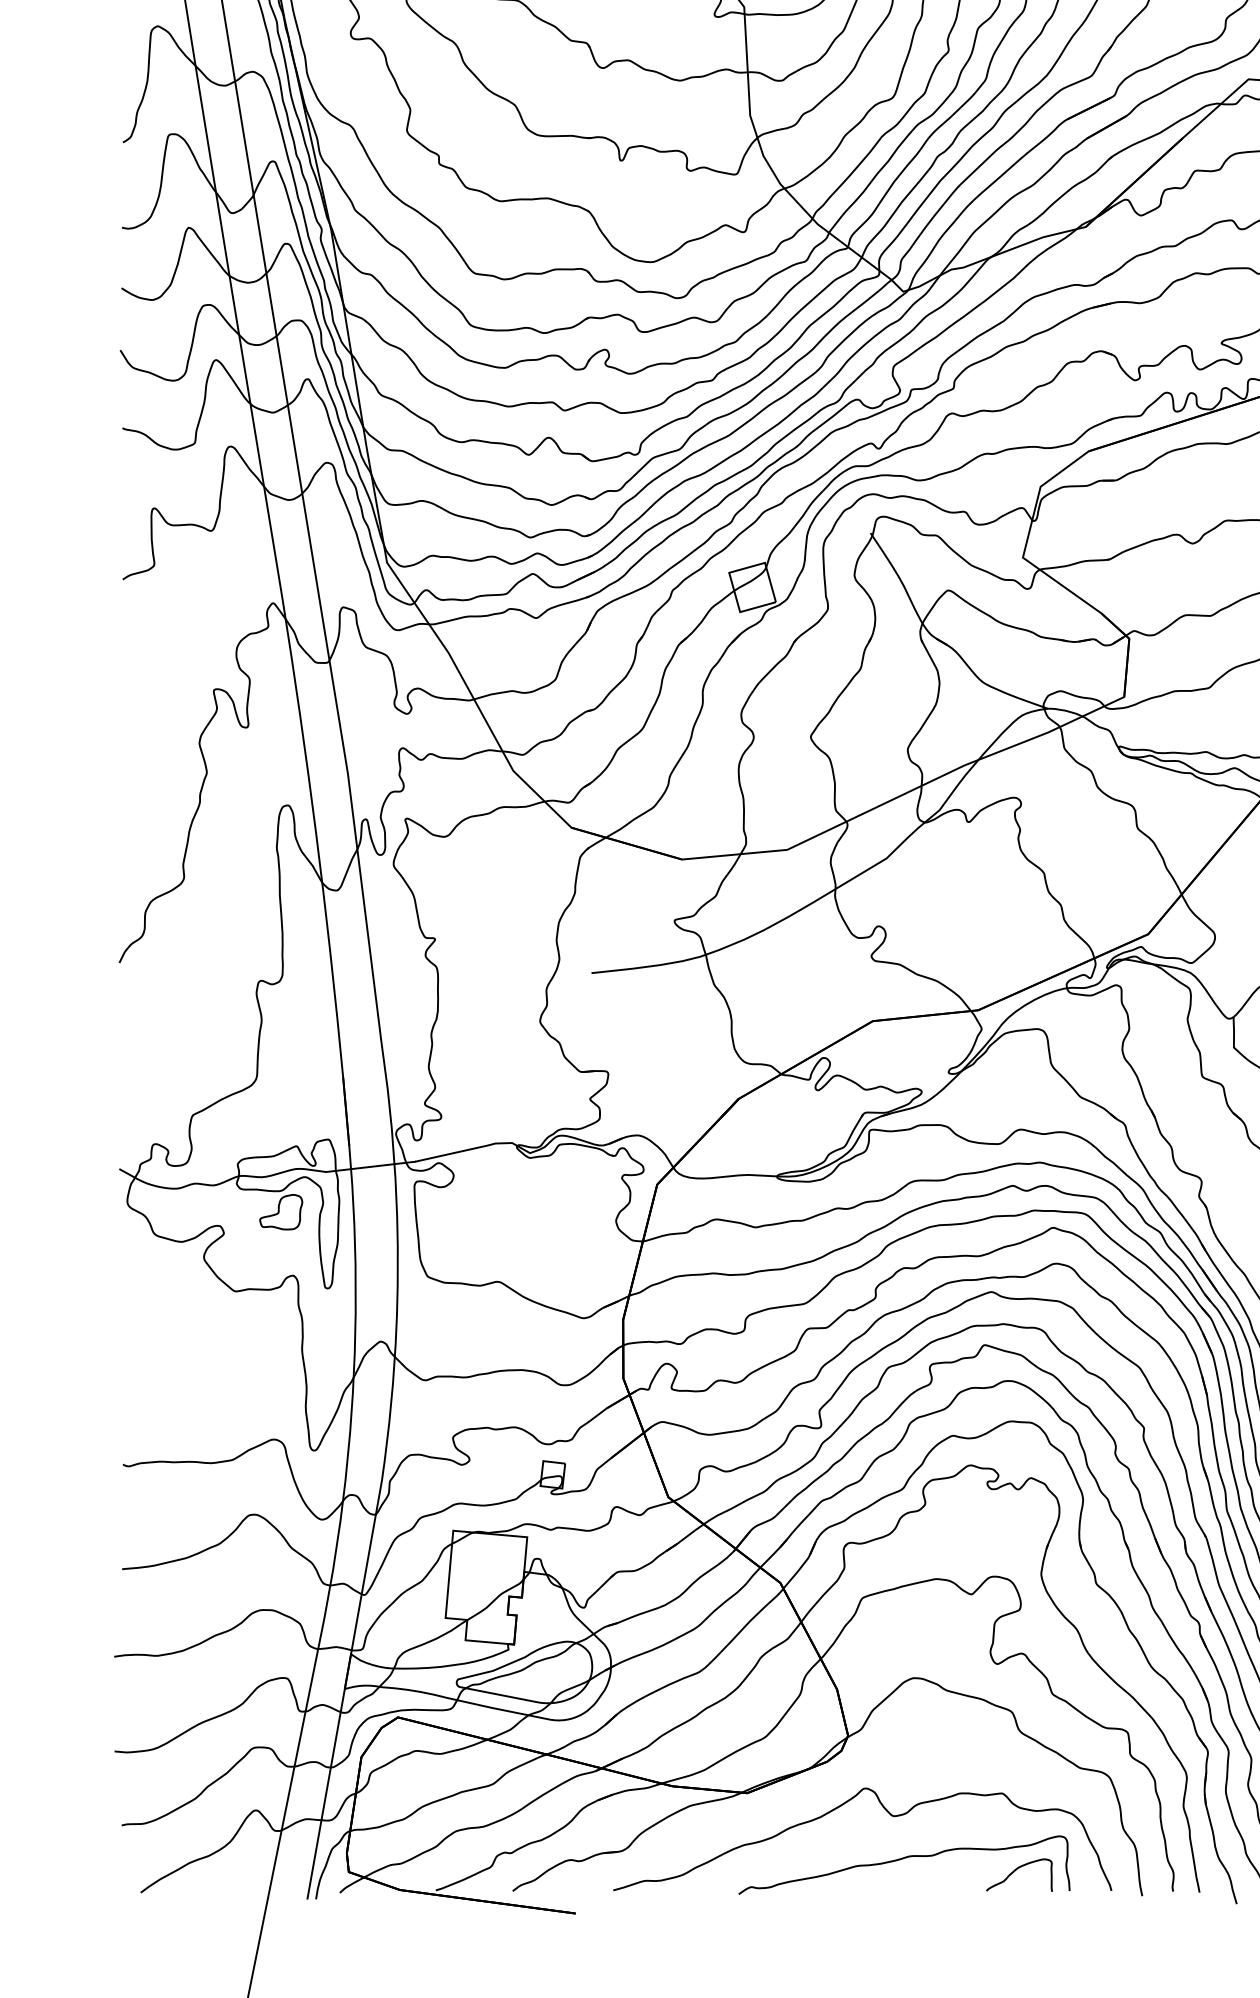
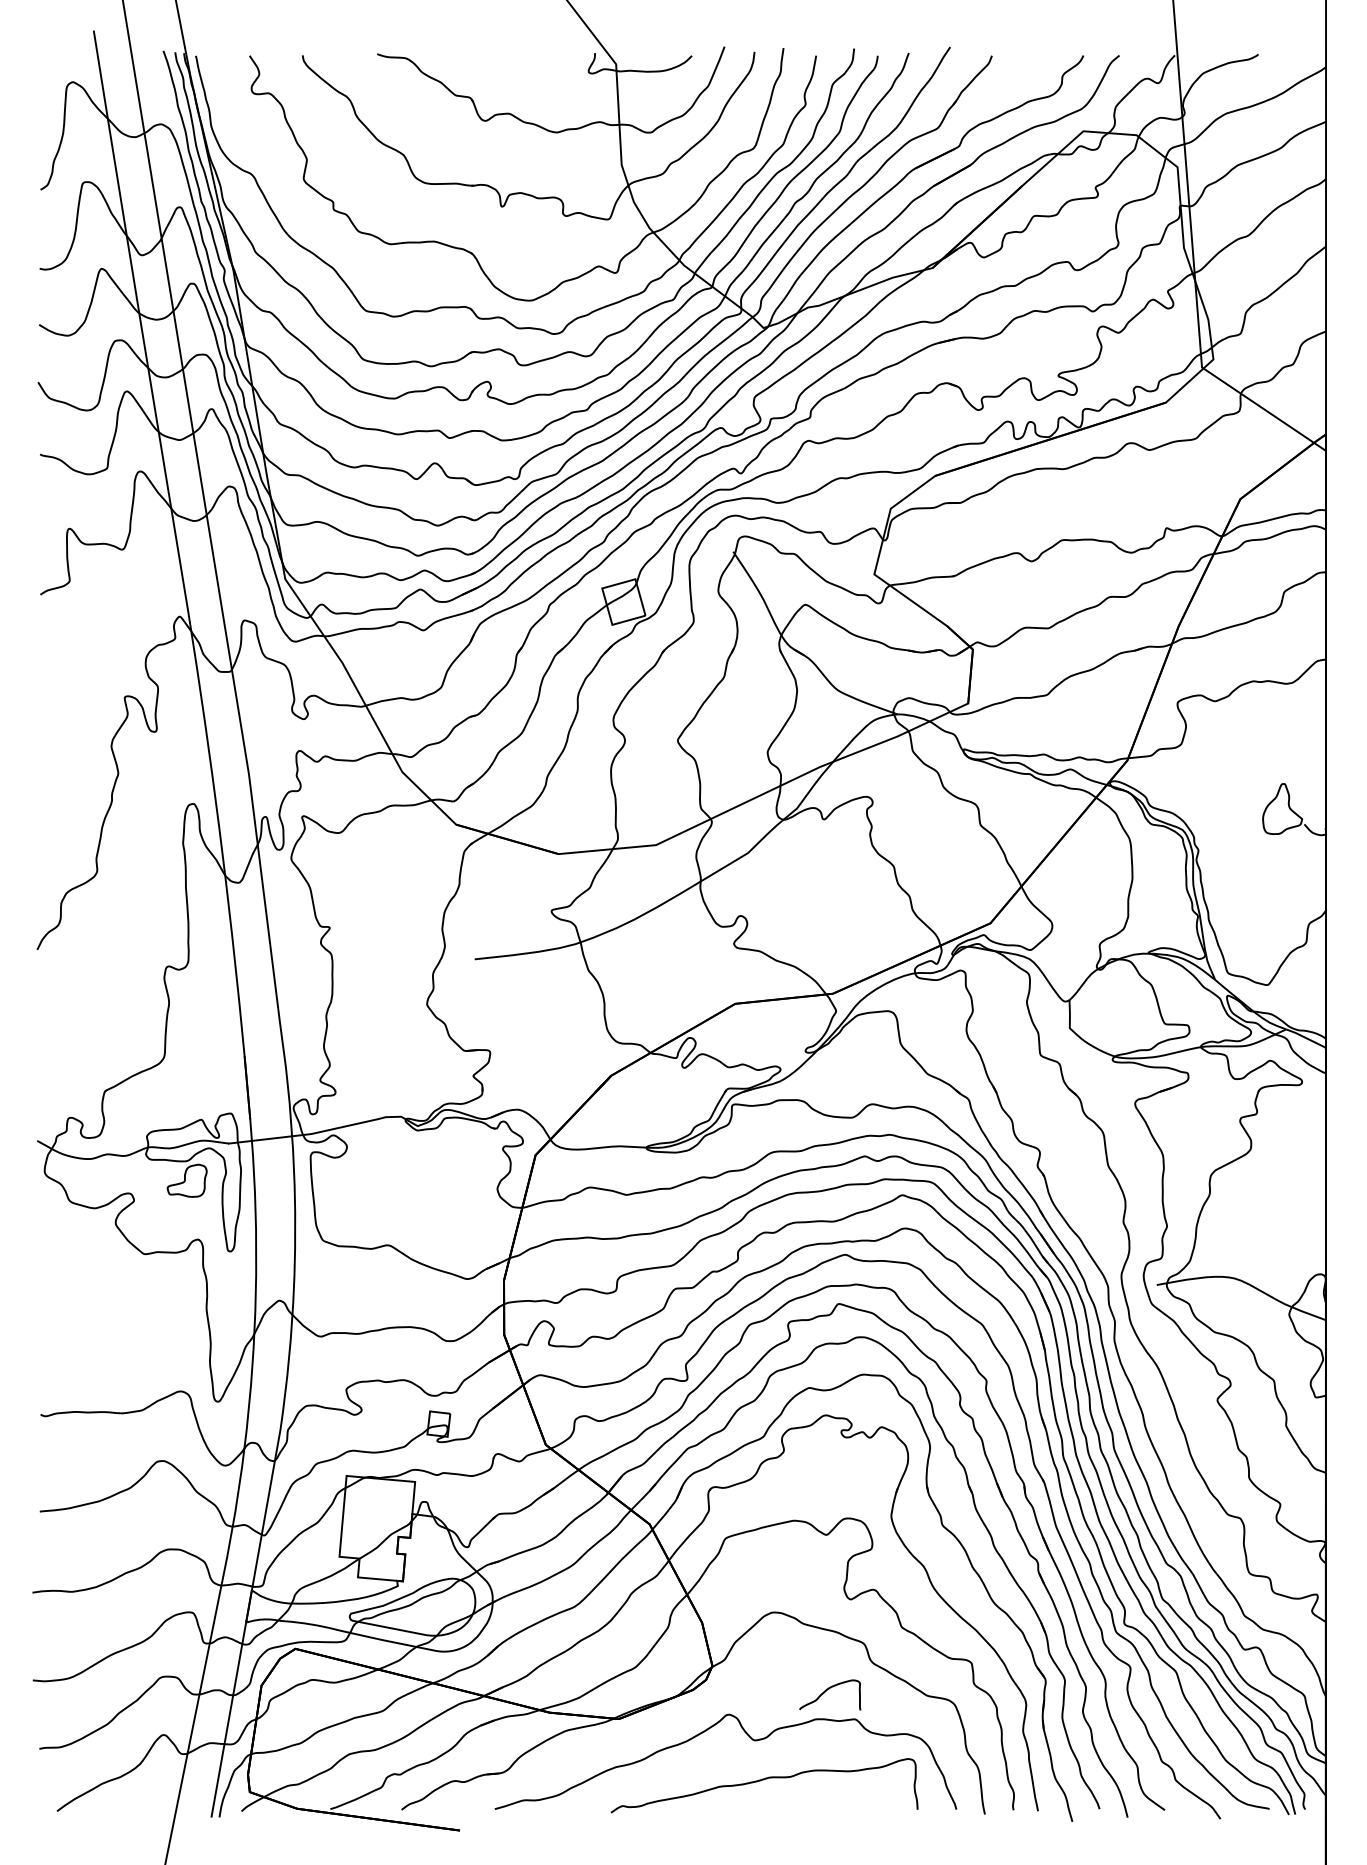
curve: (1016, 1870) -> (827, 1690), moved

